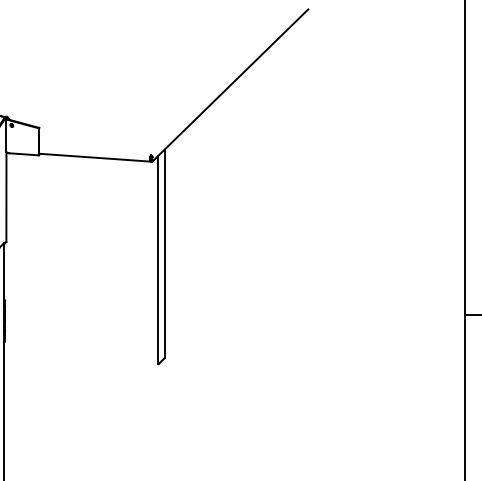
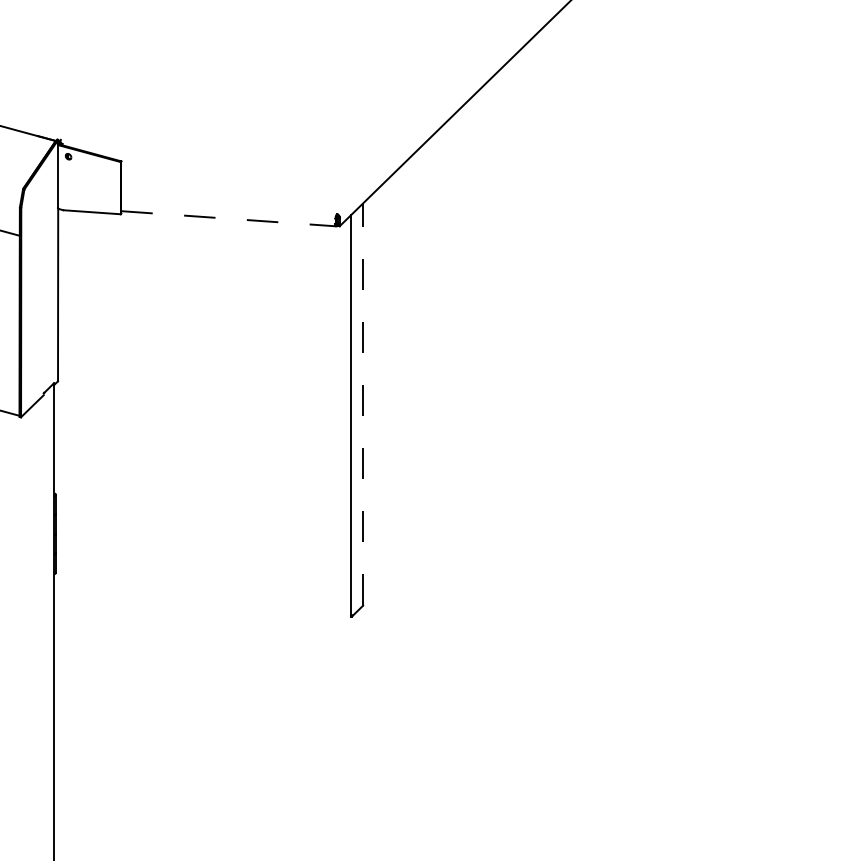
line: (94, 157) -> (228, 218), solid -> dashed
line: (164, 253) -> (363, 403), solid -> dashed

